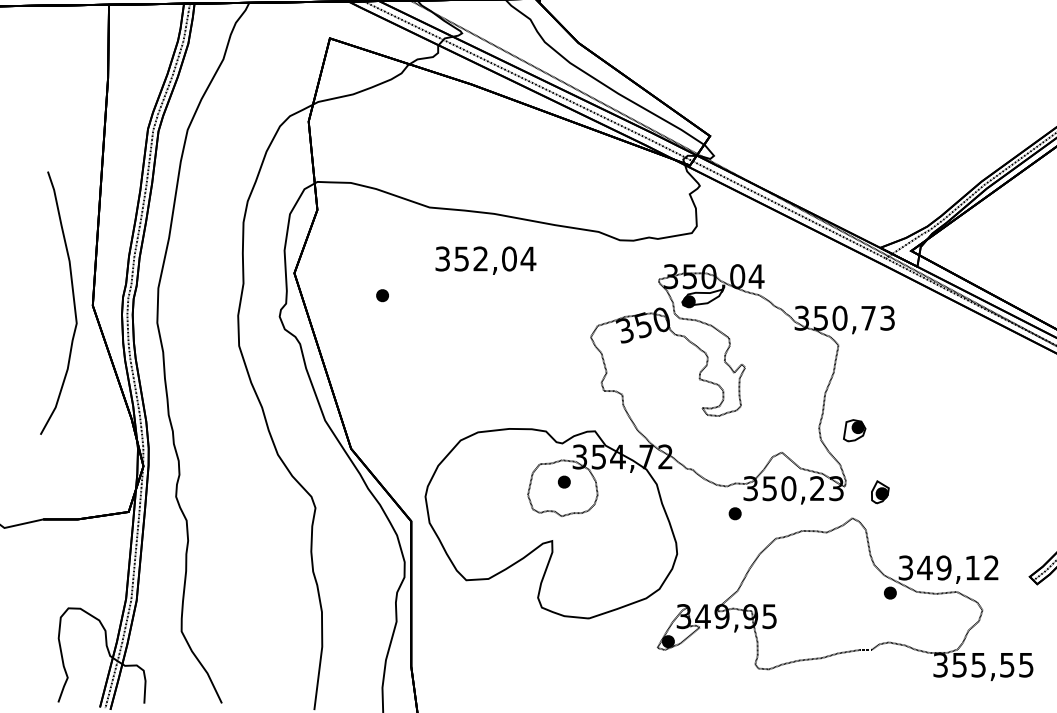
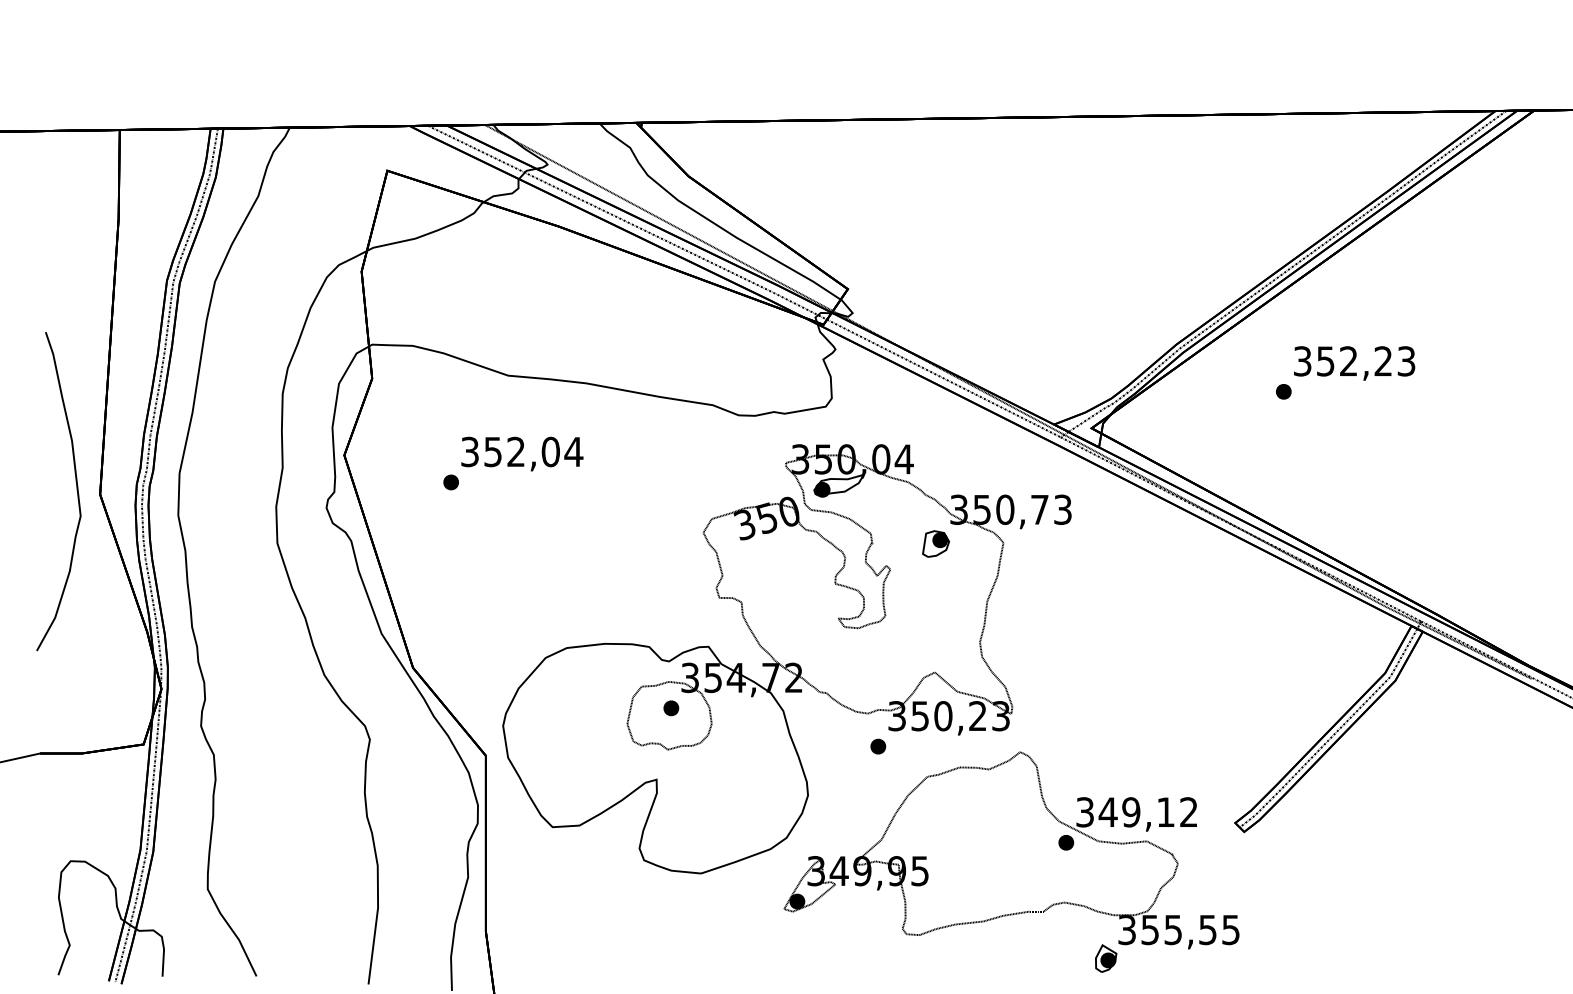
text: (486, 260) -> (522, 453), moved
part: (854, 430) -> (935, 543), moved
part: (880, 492) -> (1106, 958), moved

